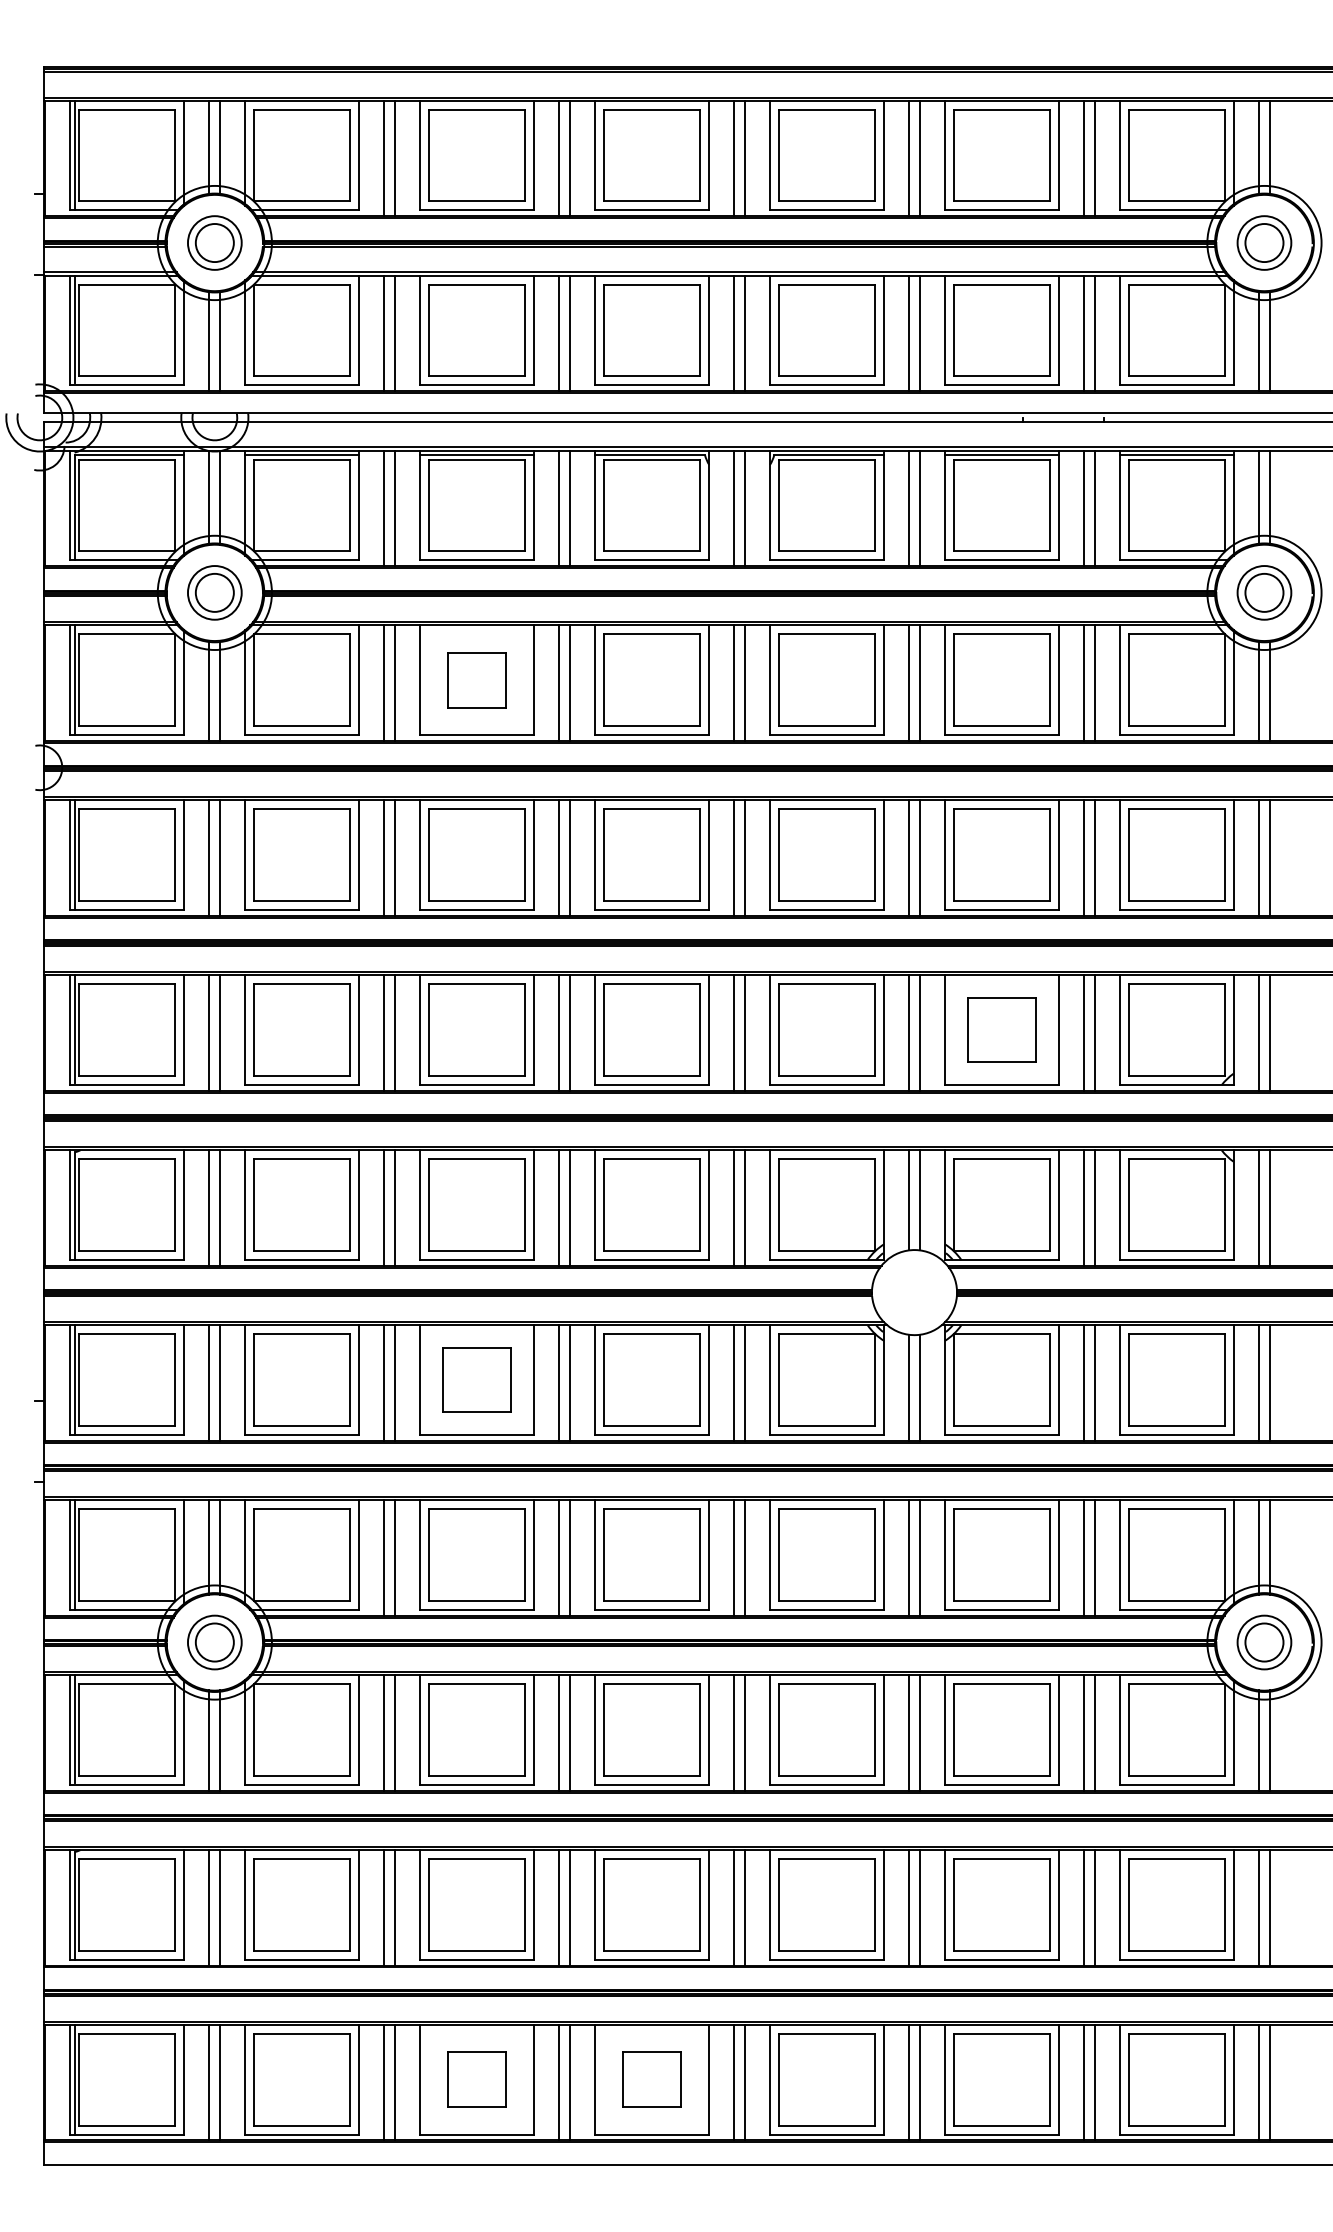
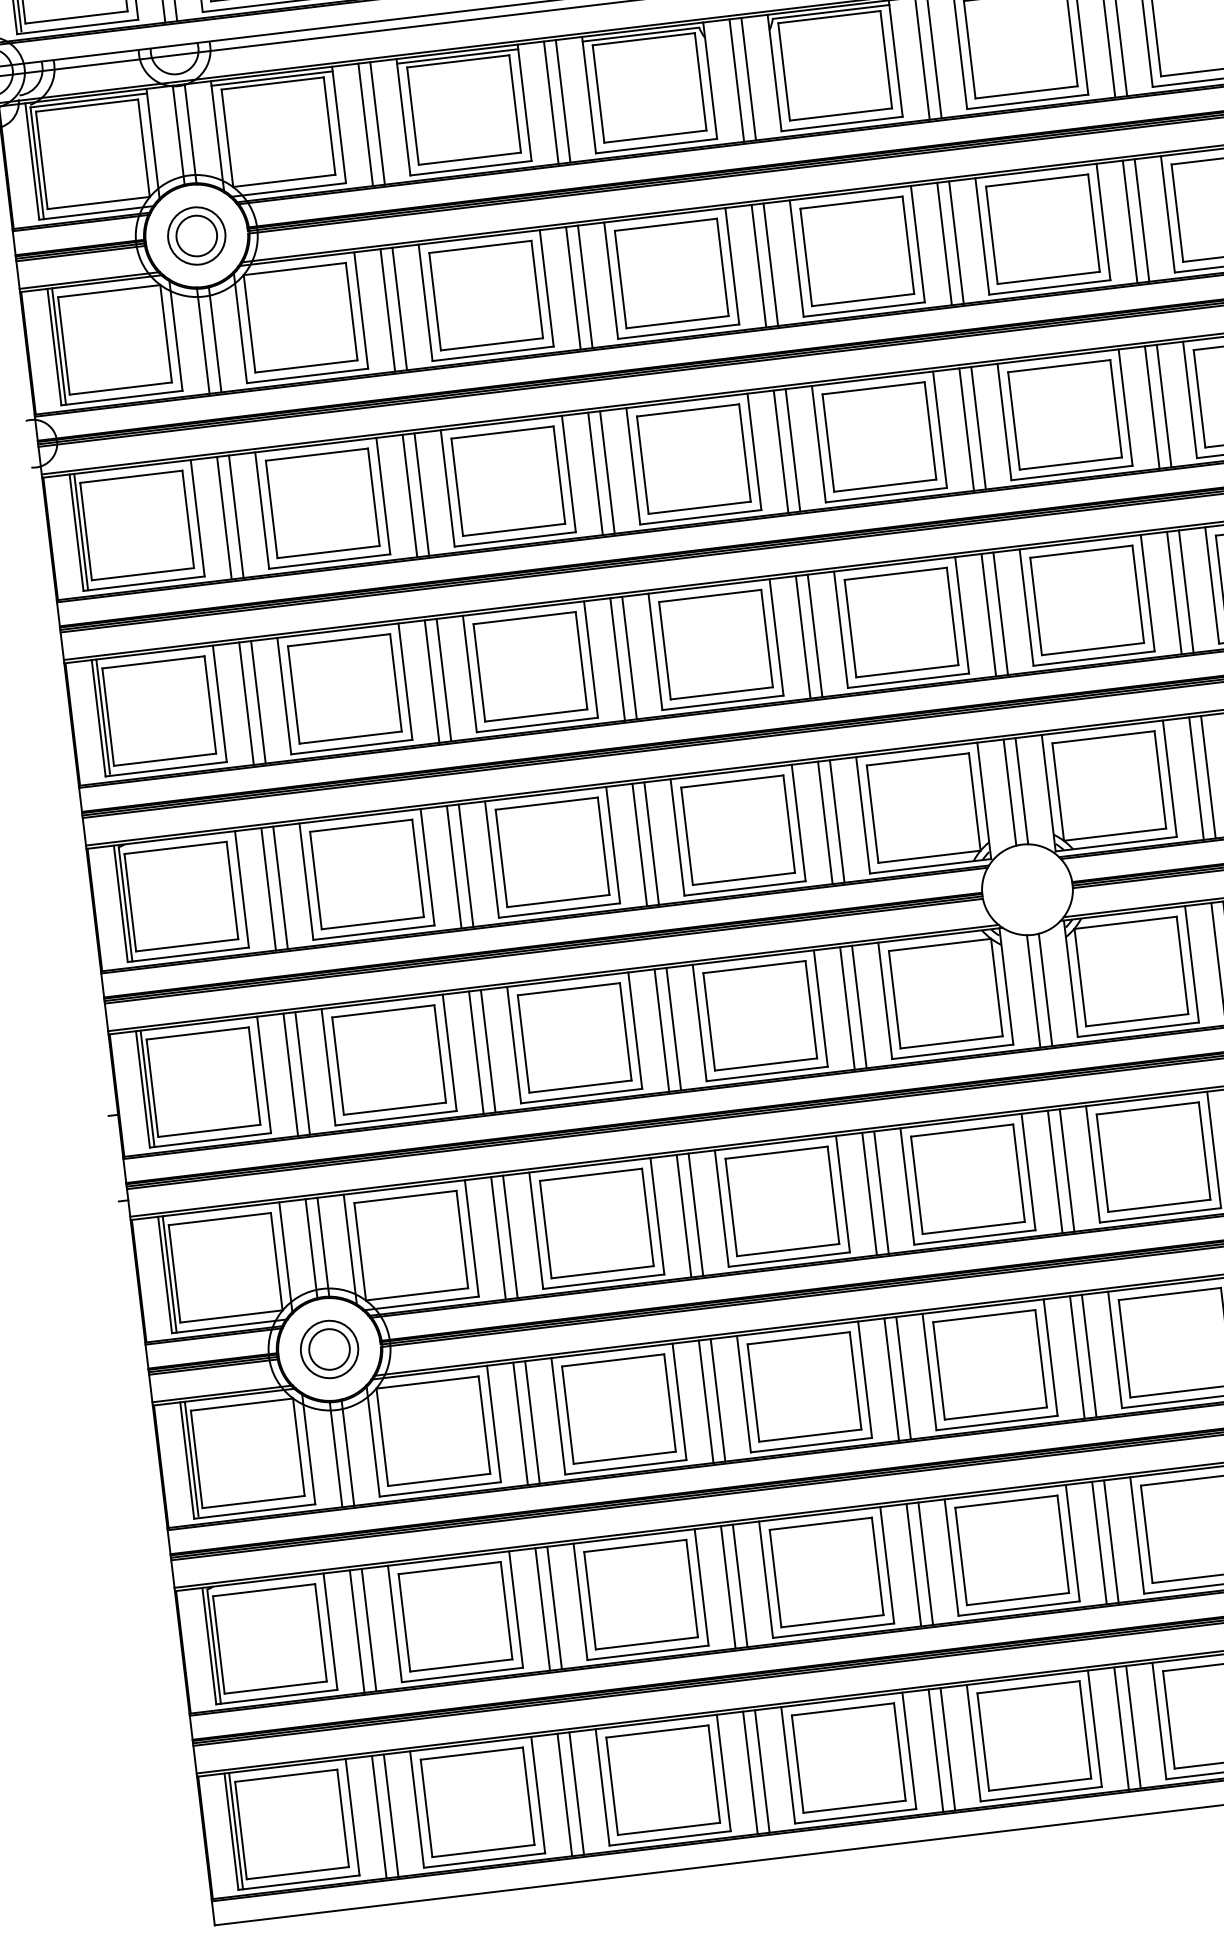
part: (476, 679) -> (485, 294), size x1.67
part: (1001, 1029) -> (1086, 599), size x1.43
part: (476, 1379) -> (573, 1037), size x1.43
part: (476, 2079) -> (662, 1779), size x1.67
part: (651, 2079) -> (848, 1757), size x1.67

